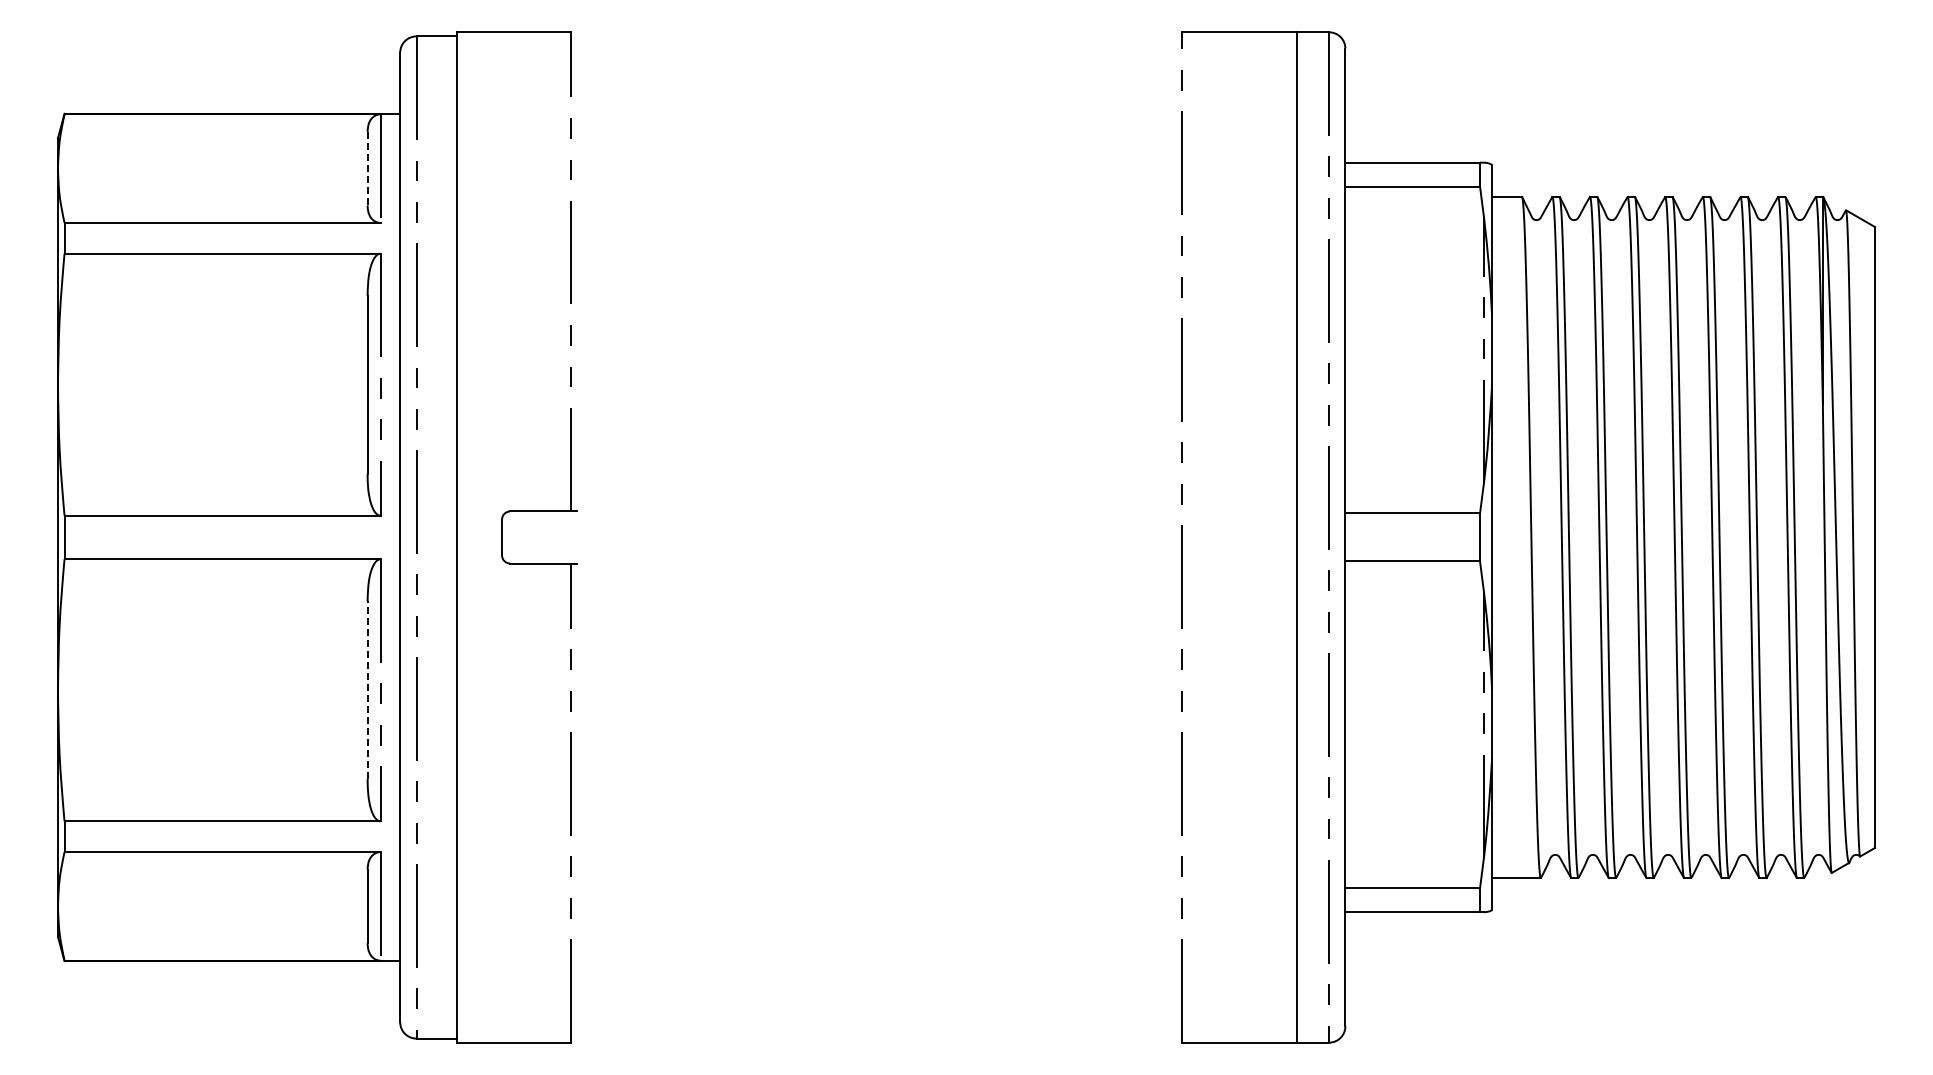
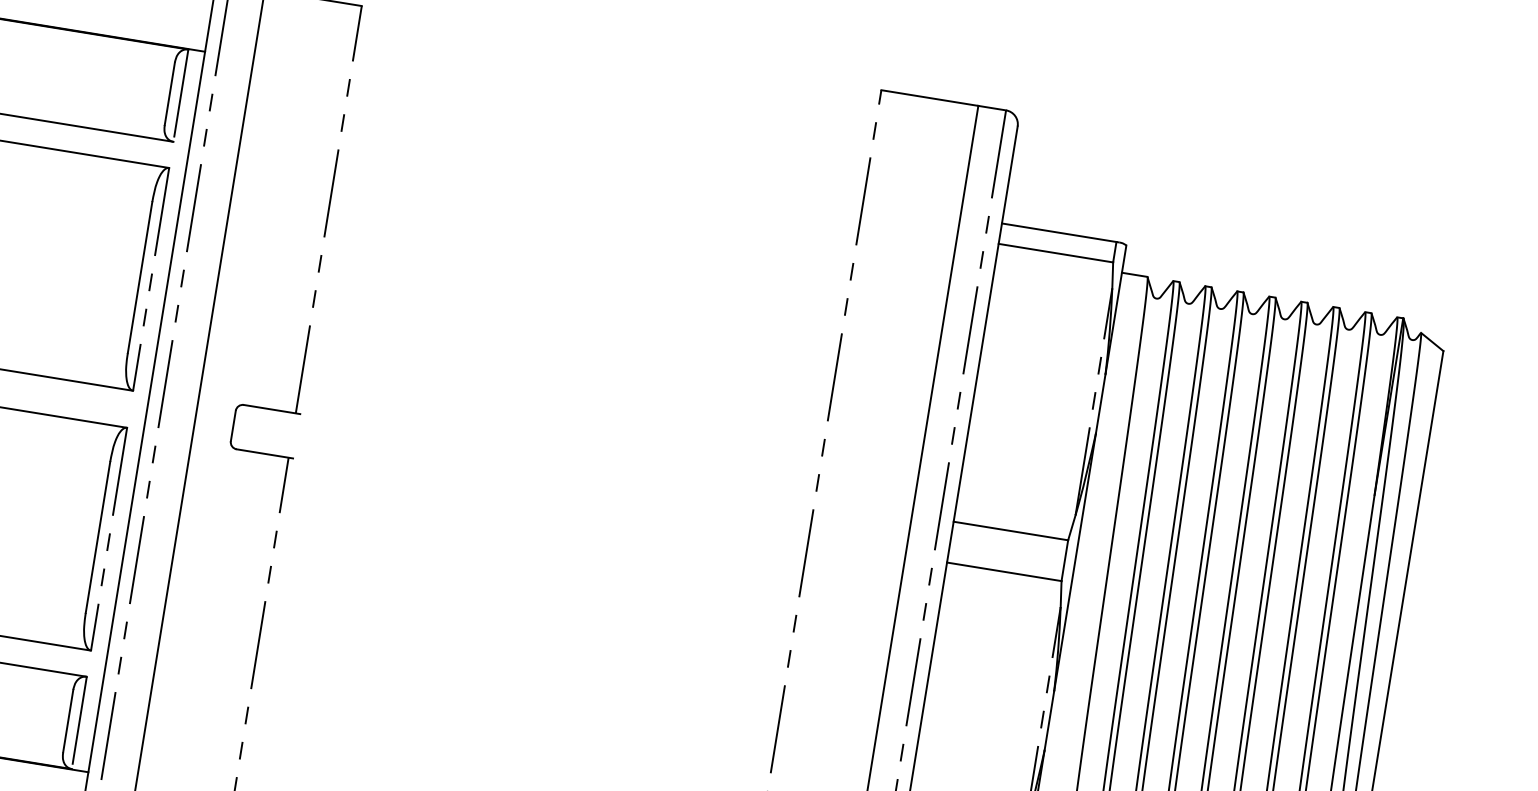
line: (367, 168) -> (169, 93), dashed -> solid
line: (367, 690) -> (97, 537), dashed -> solid

